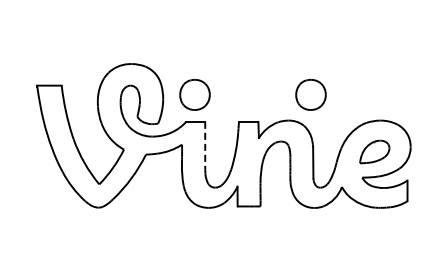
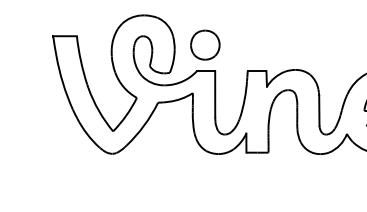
part: (310, 94) -> (316, 44), removed
line: (205, 145) -> (215, 93), dashed -> solid

